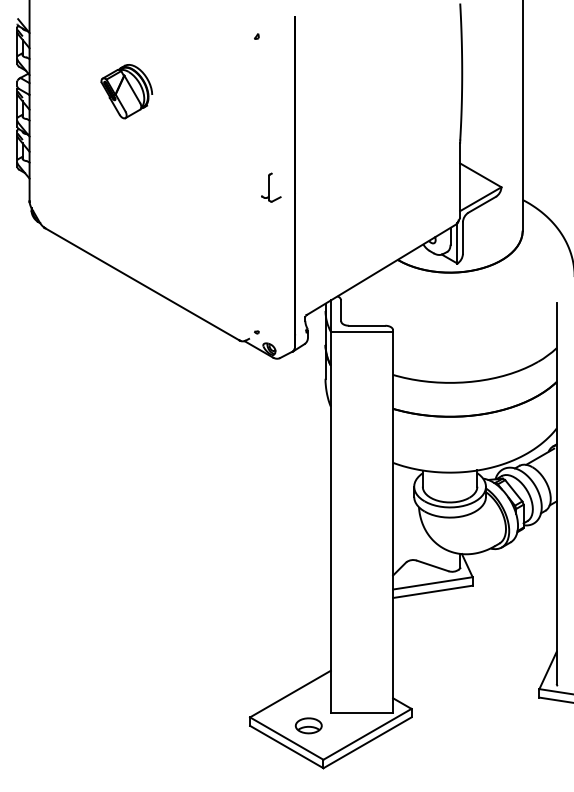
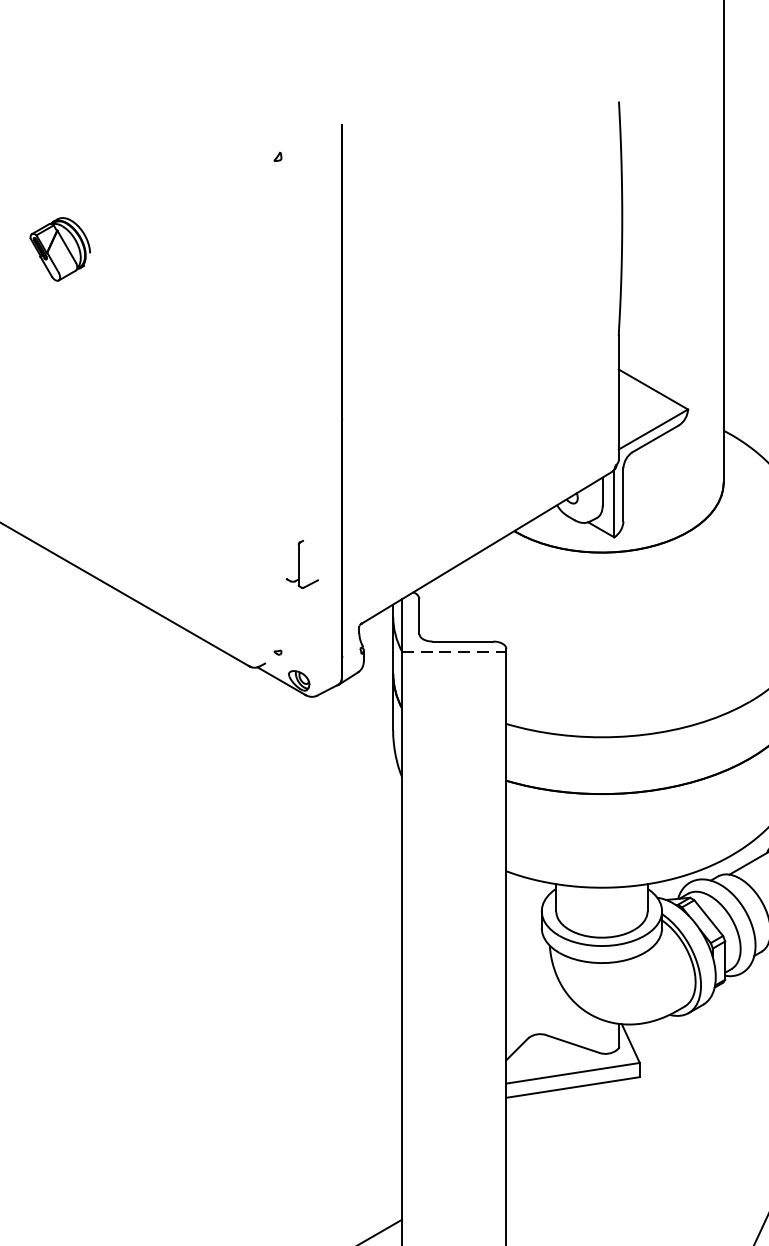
part: (126, 91) -> (59, 248), size x0.7
part: (271, 187) -> (302, 564), moved
line: (362, 331) -> (455, 651), solid -> dashed

